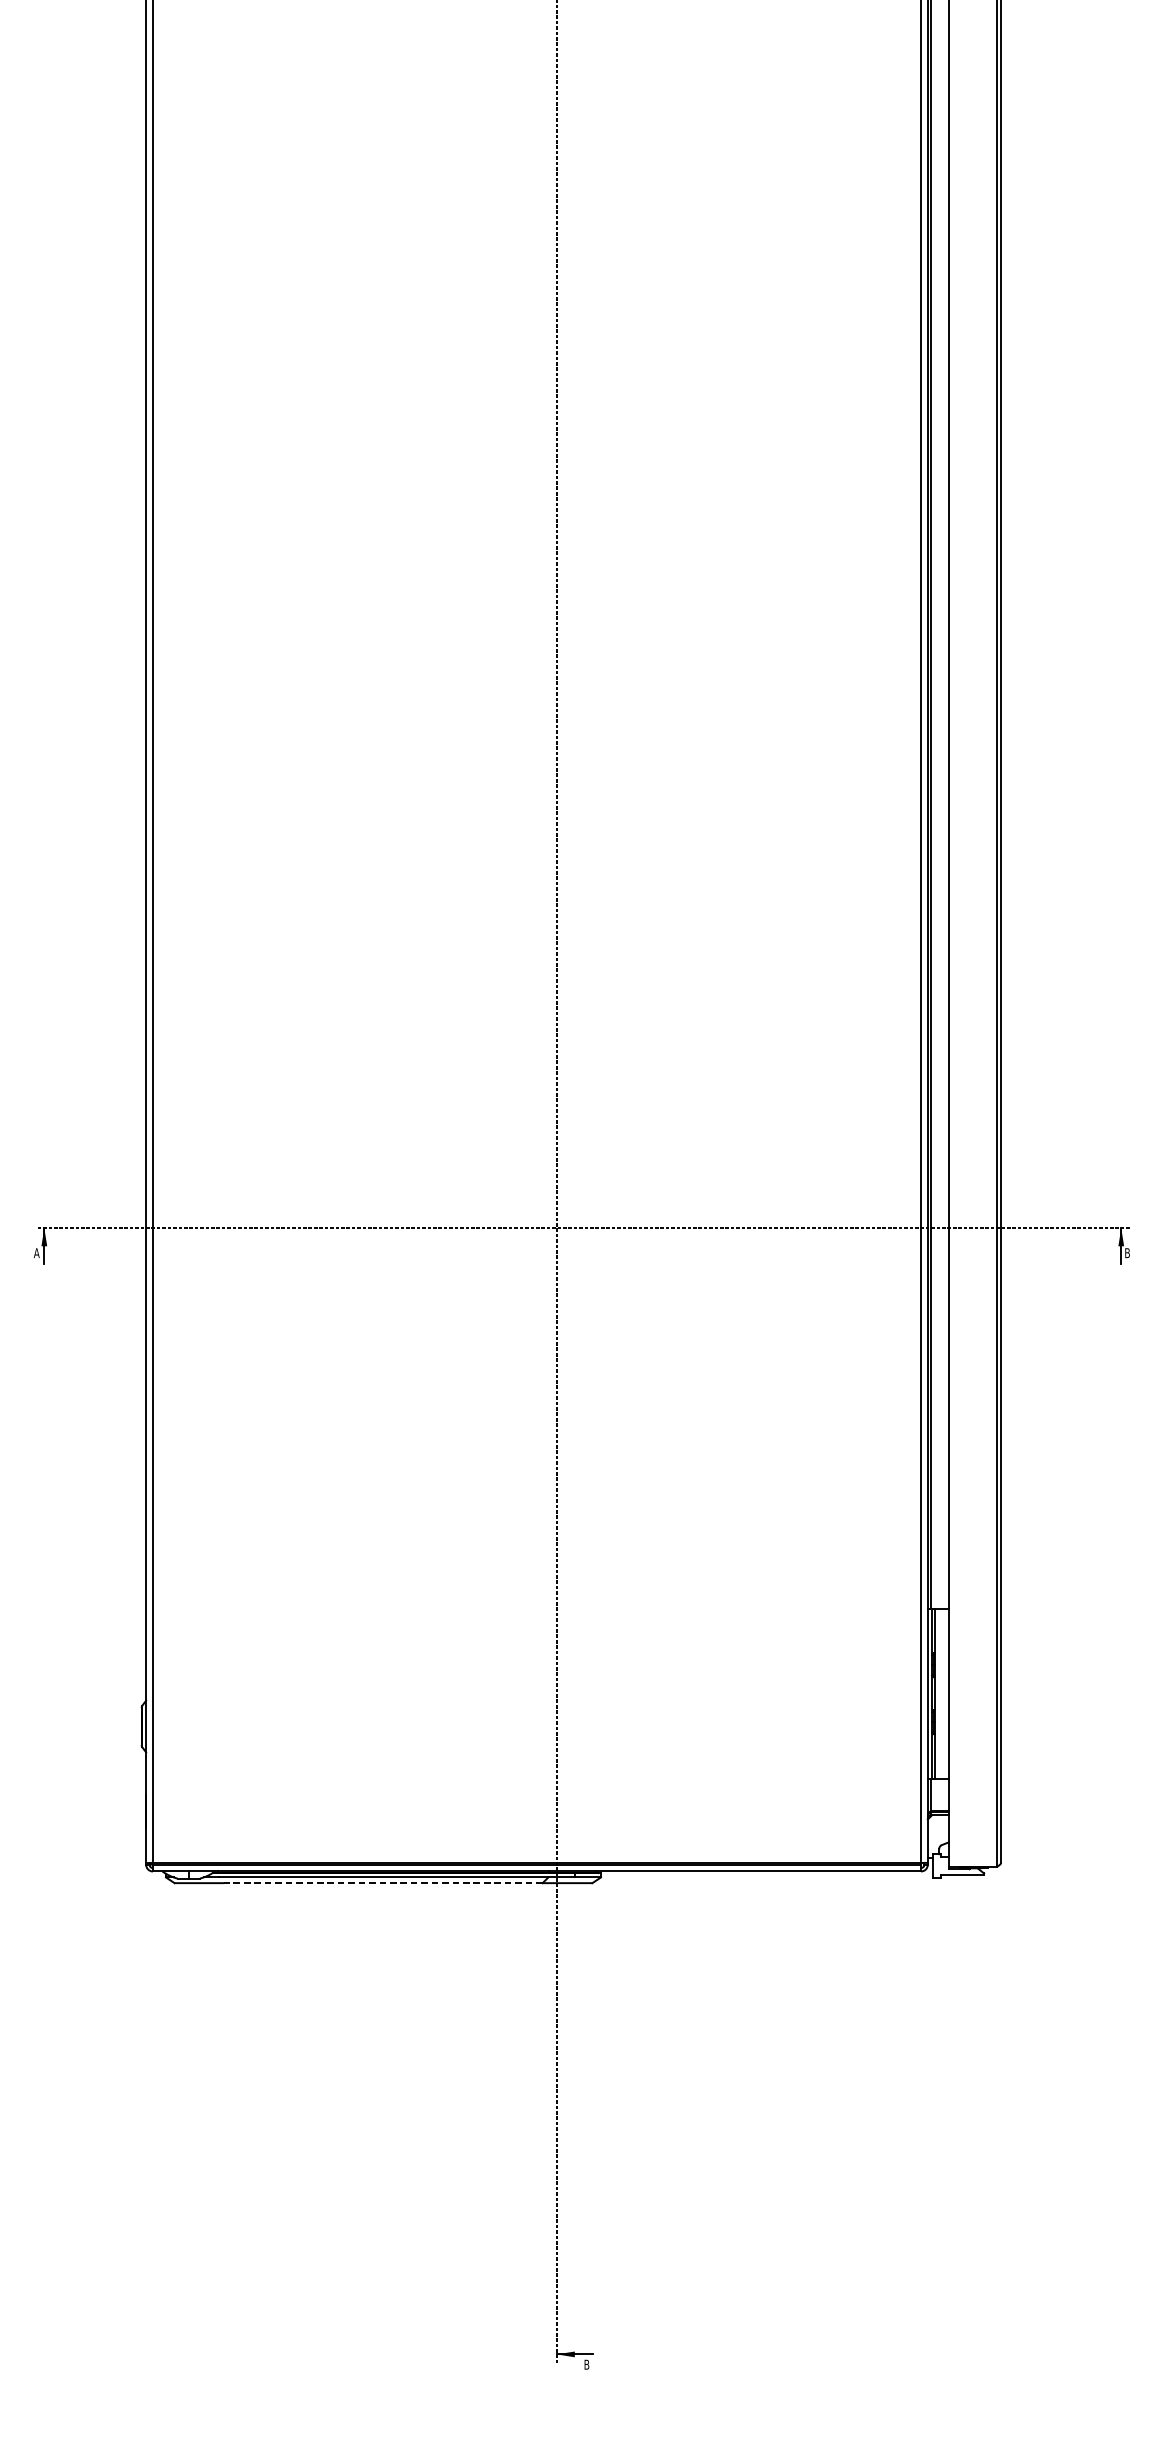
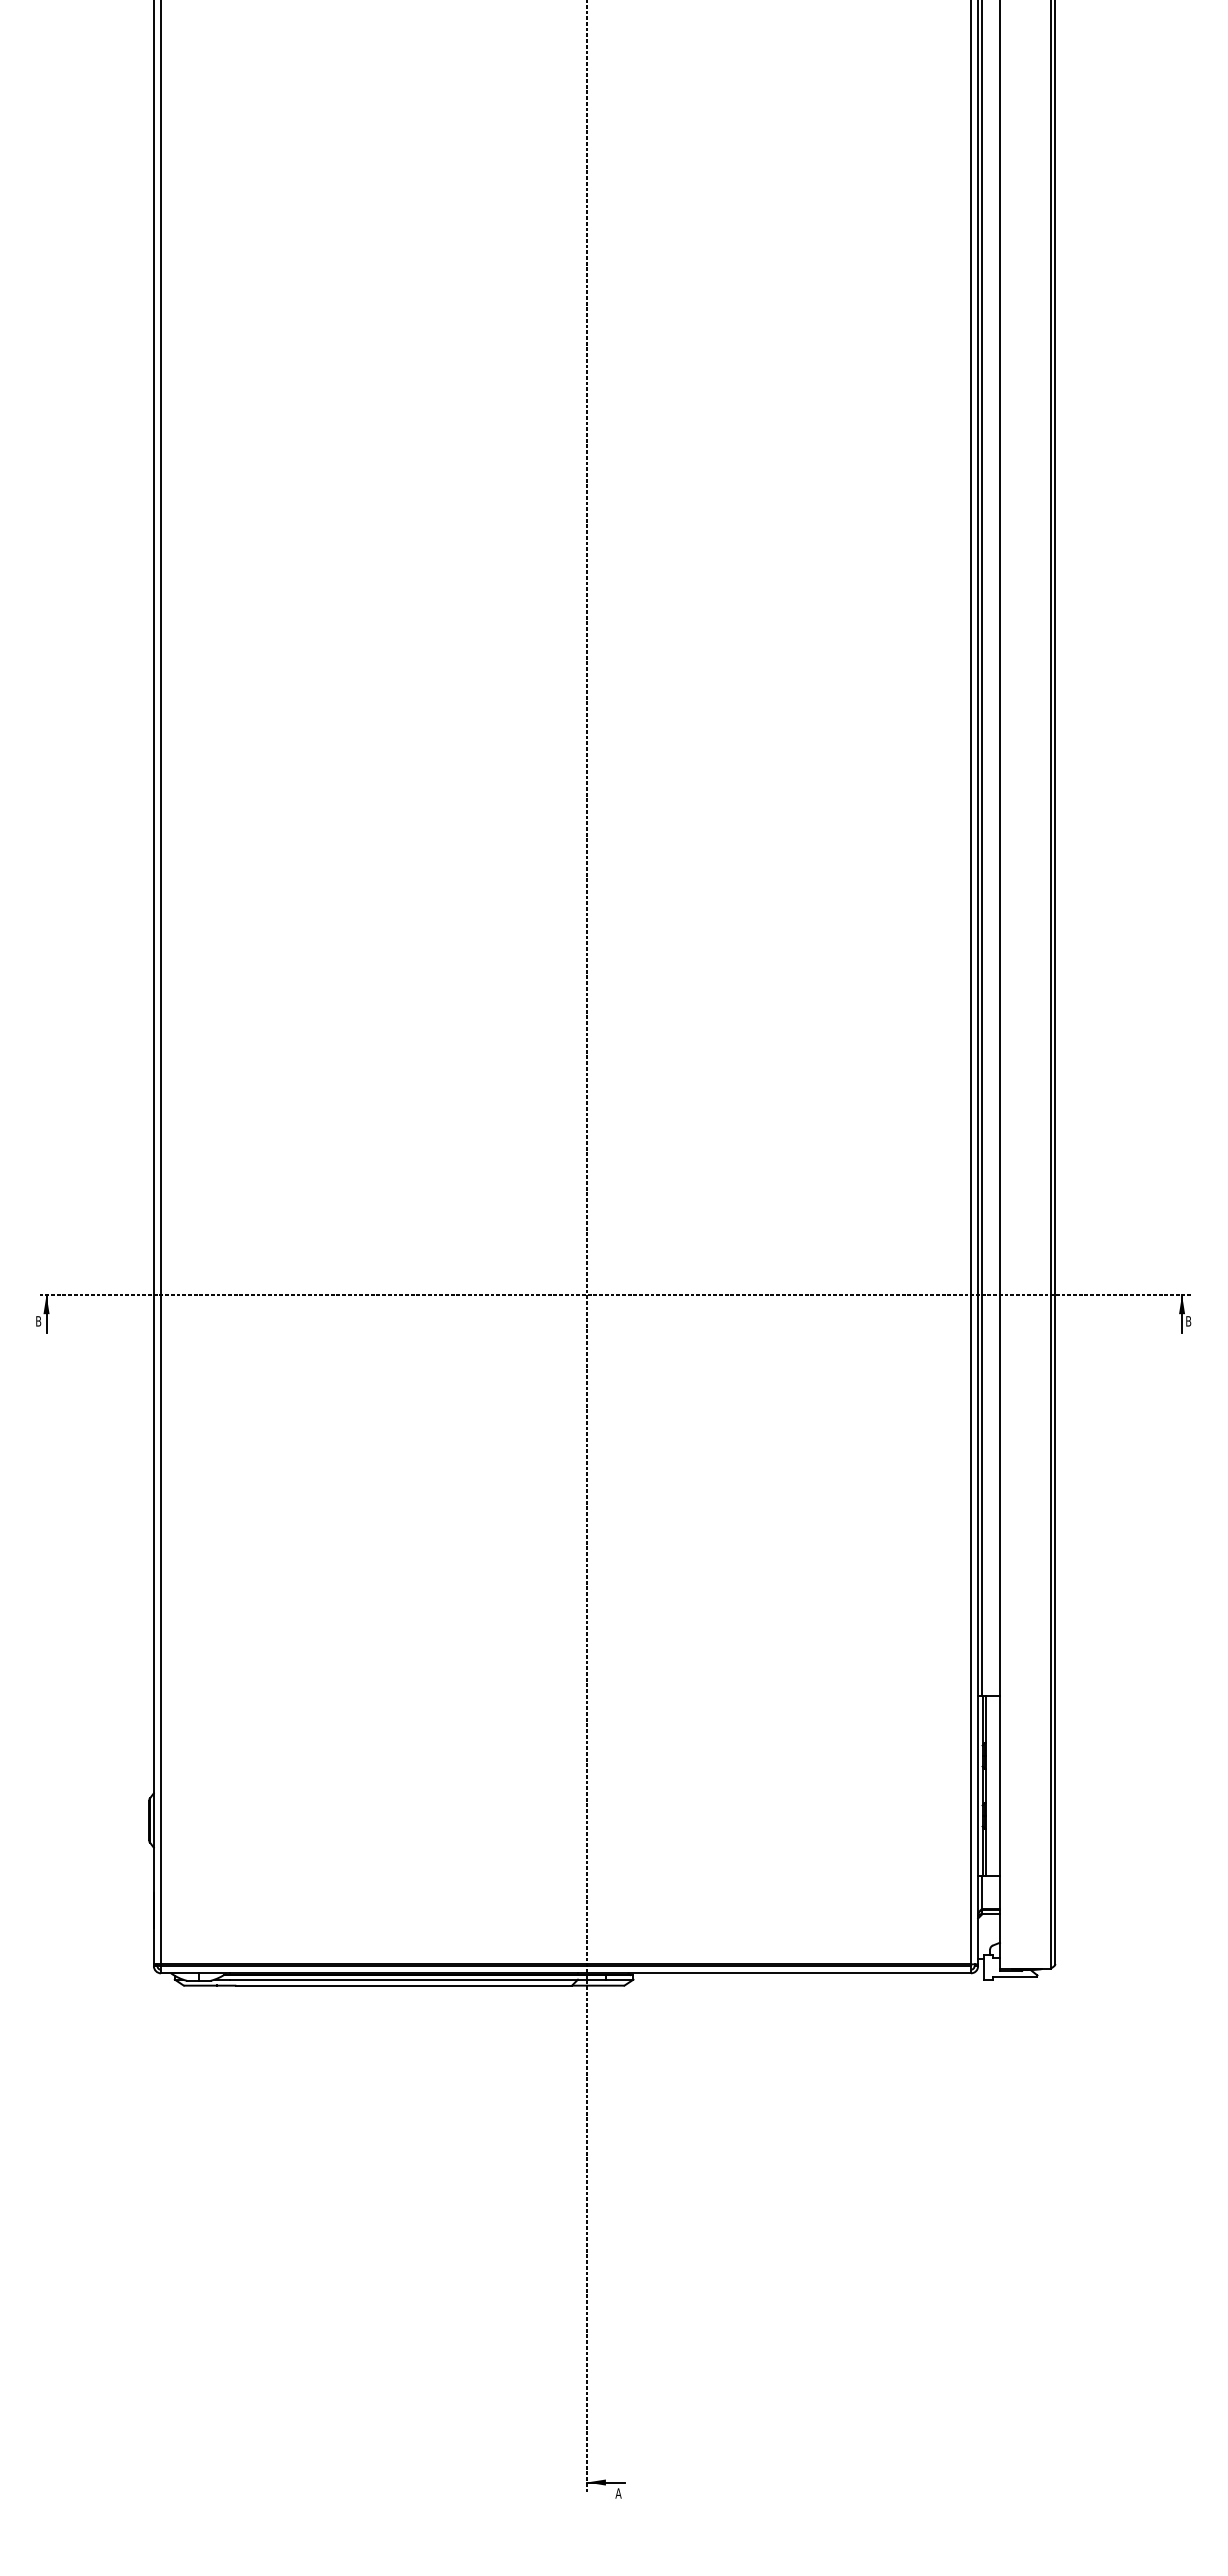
text: (36, 1253) -> (38, 1321), A -> B
line: (383, 1883) -> (404, 1985), dashed -> solid
text: (586, 2364) -> (618, 2493), B -> A

